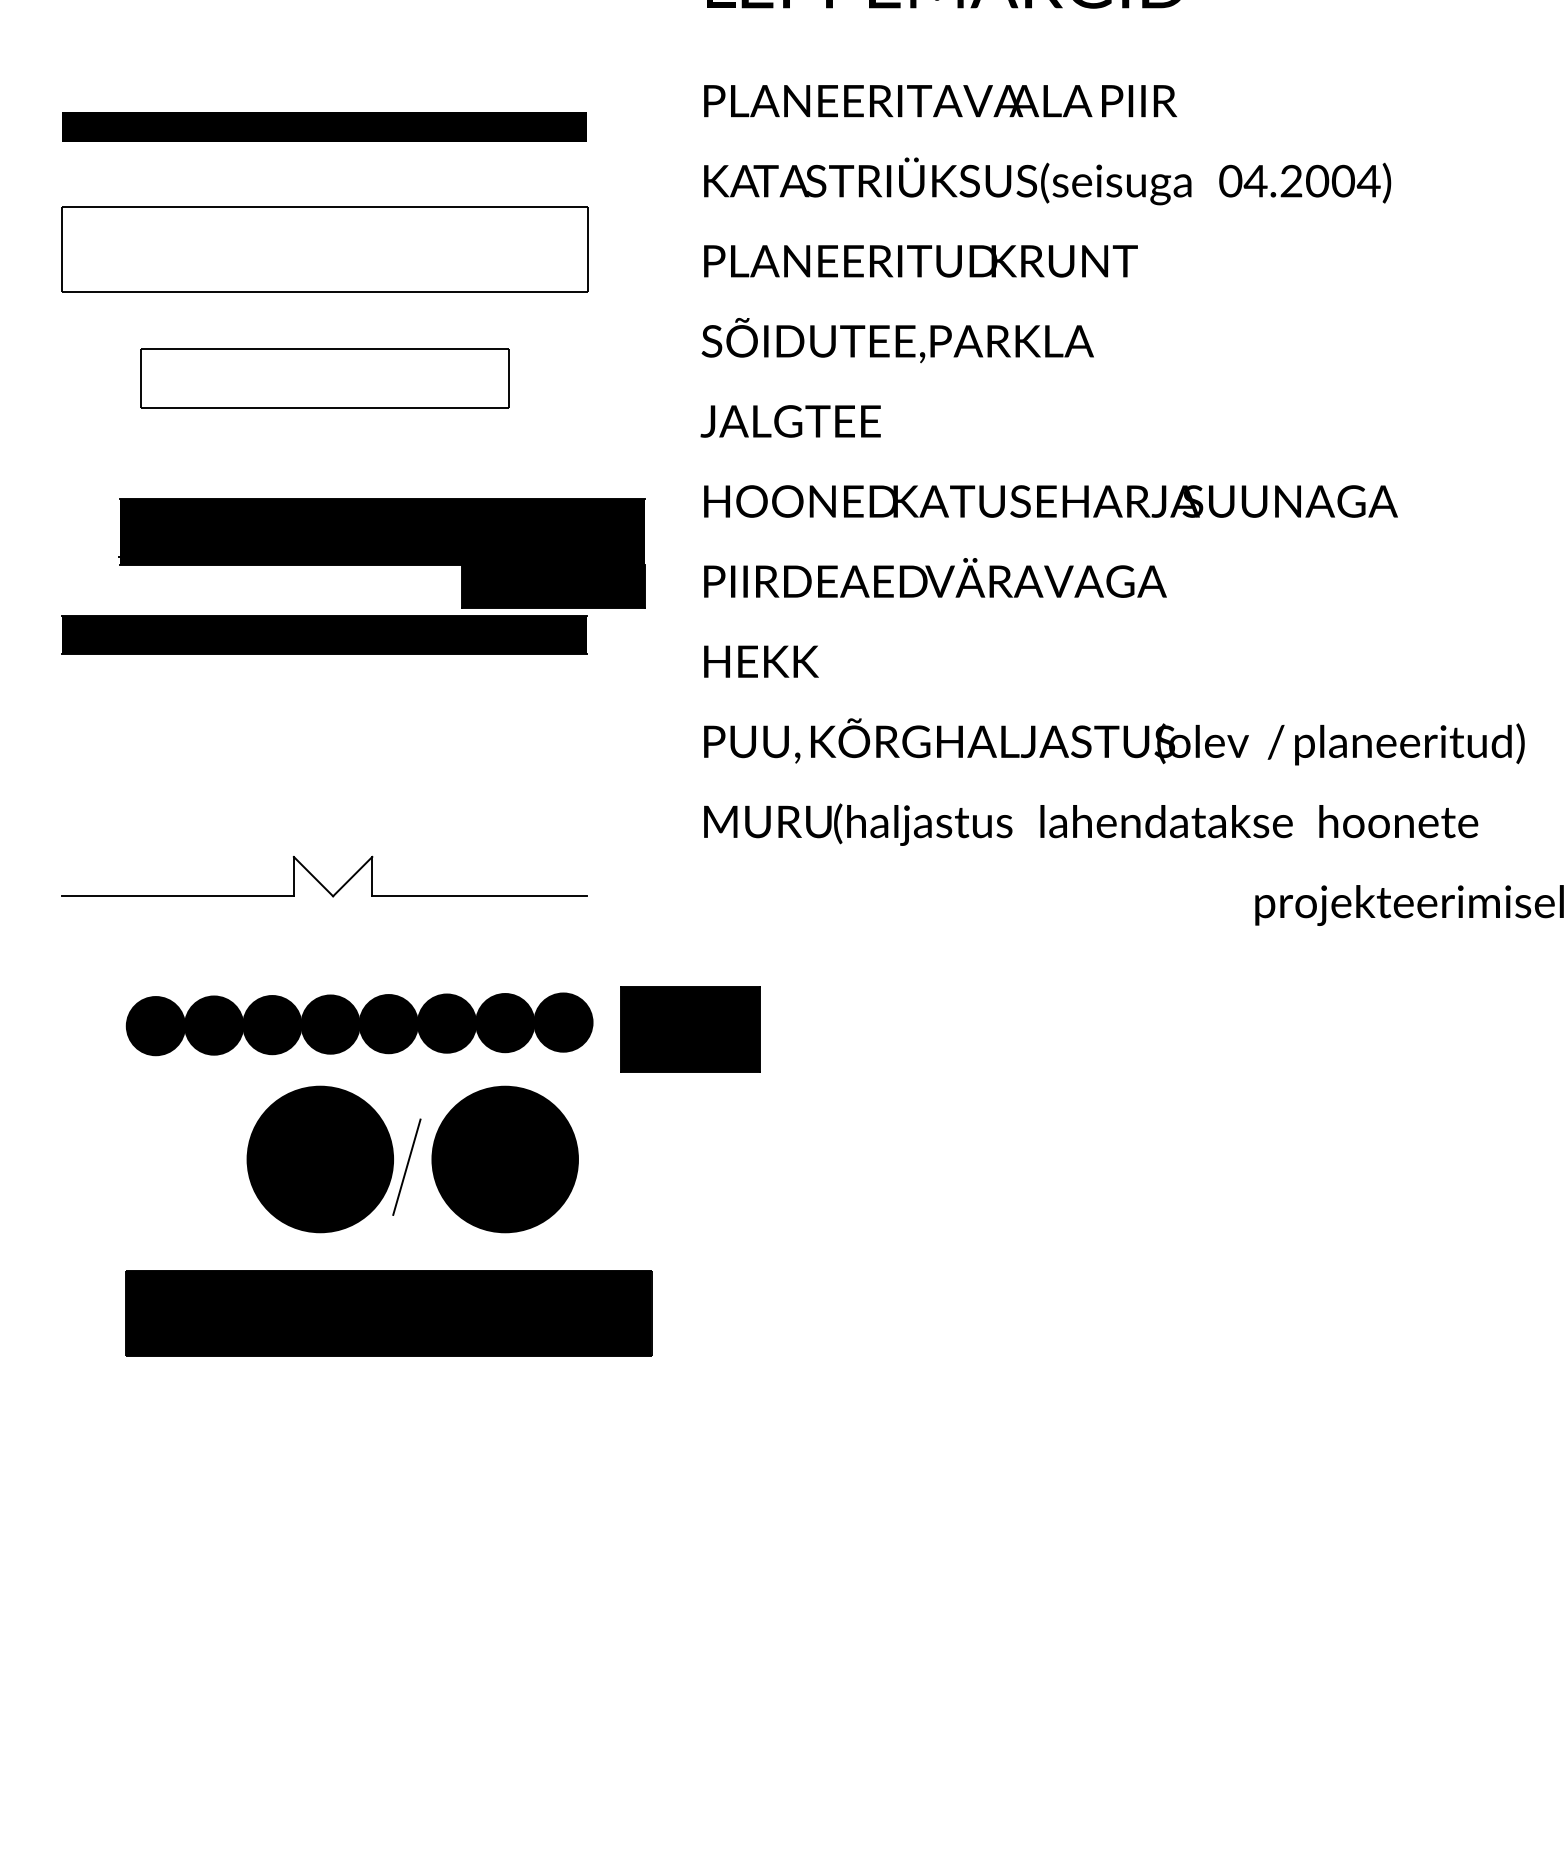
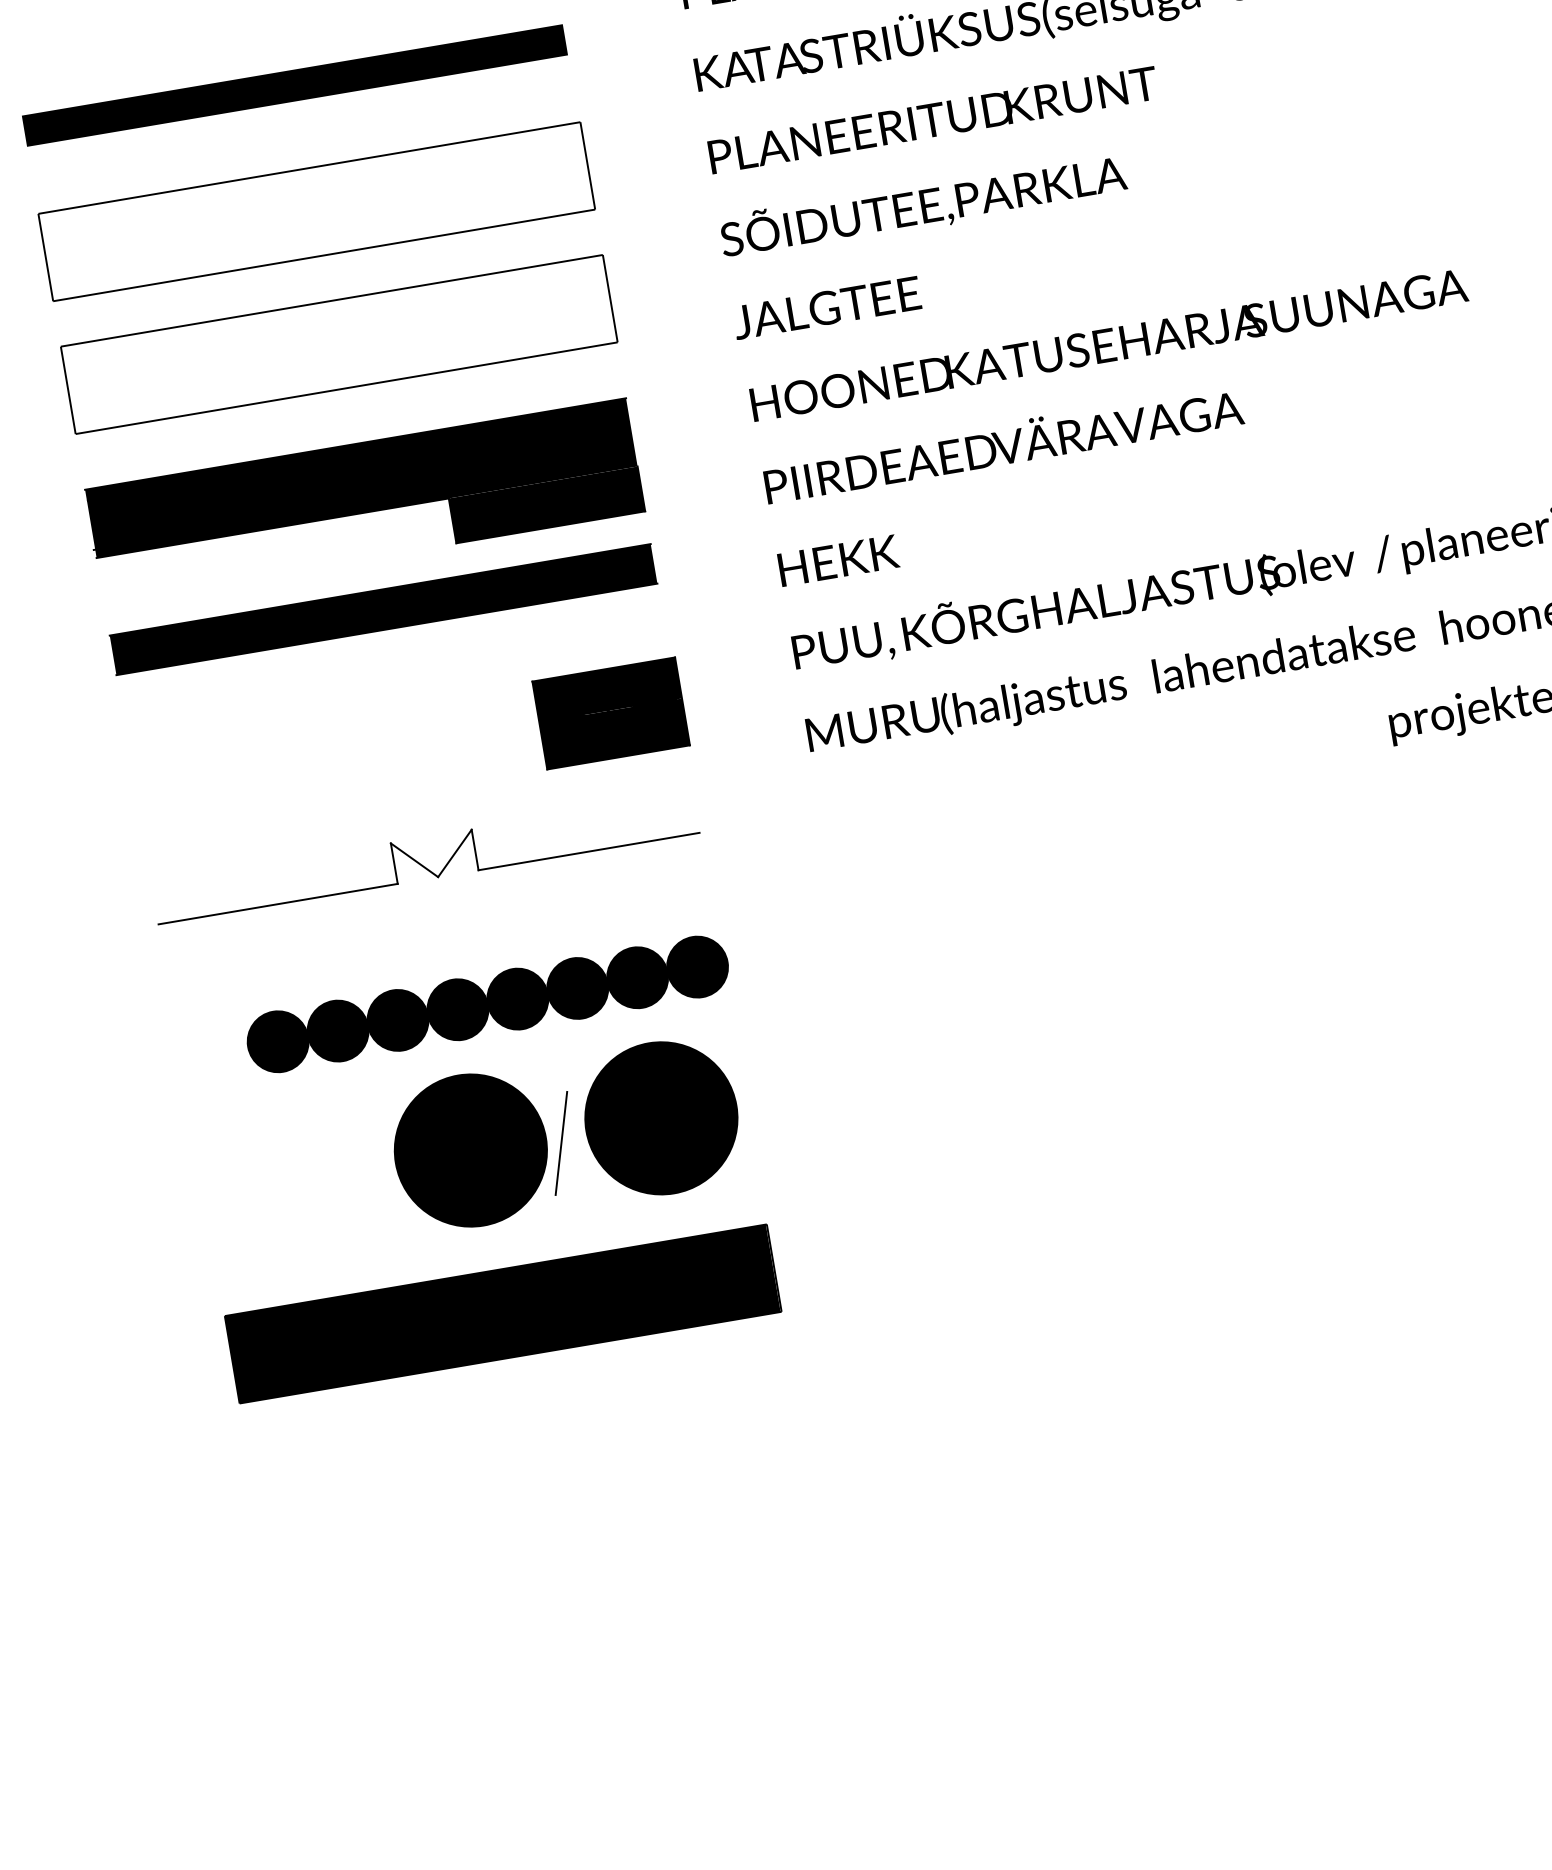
part: (324, 378) -> (339, 344), size x1.43
part: (381, 553) -> (364, 500), moved
part: (690, 1029) -> (611, 713), moved
part: (388, 1313) -> (502, 1313), moved

